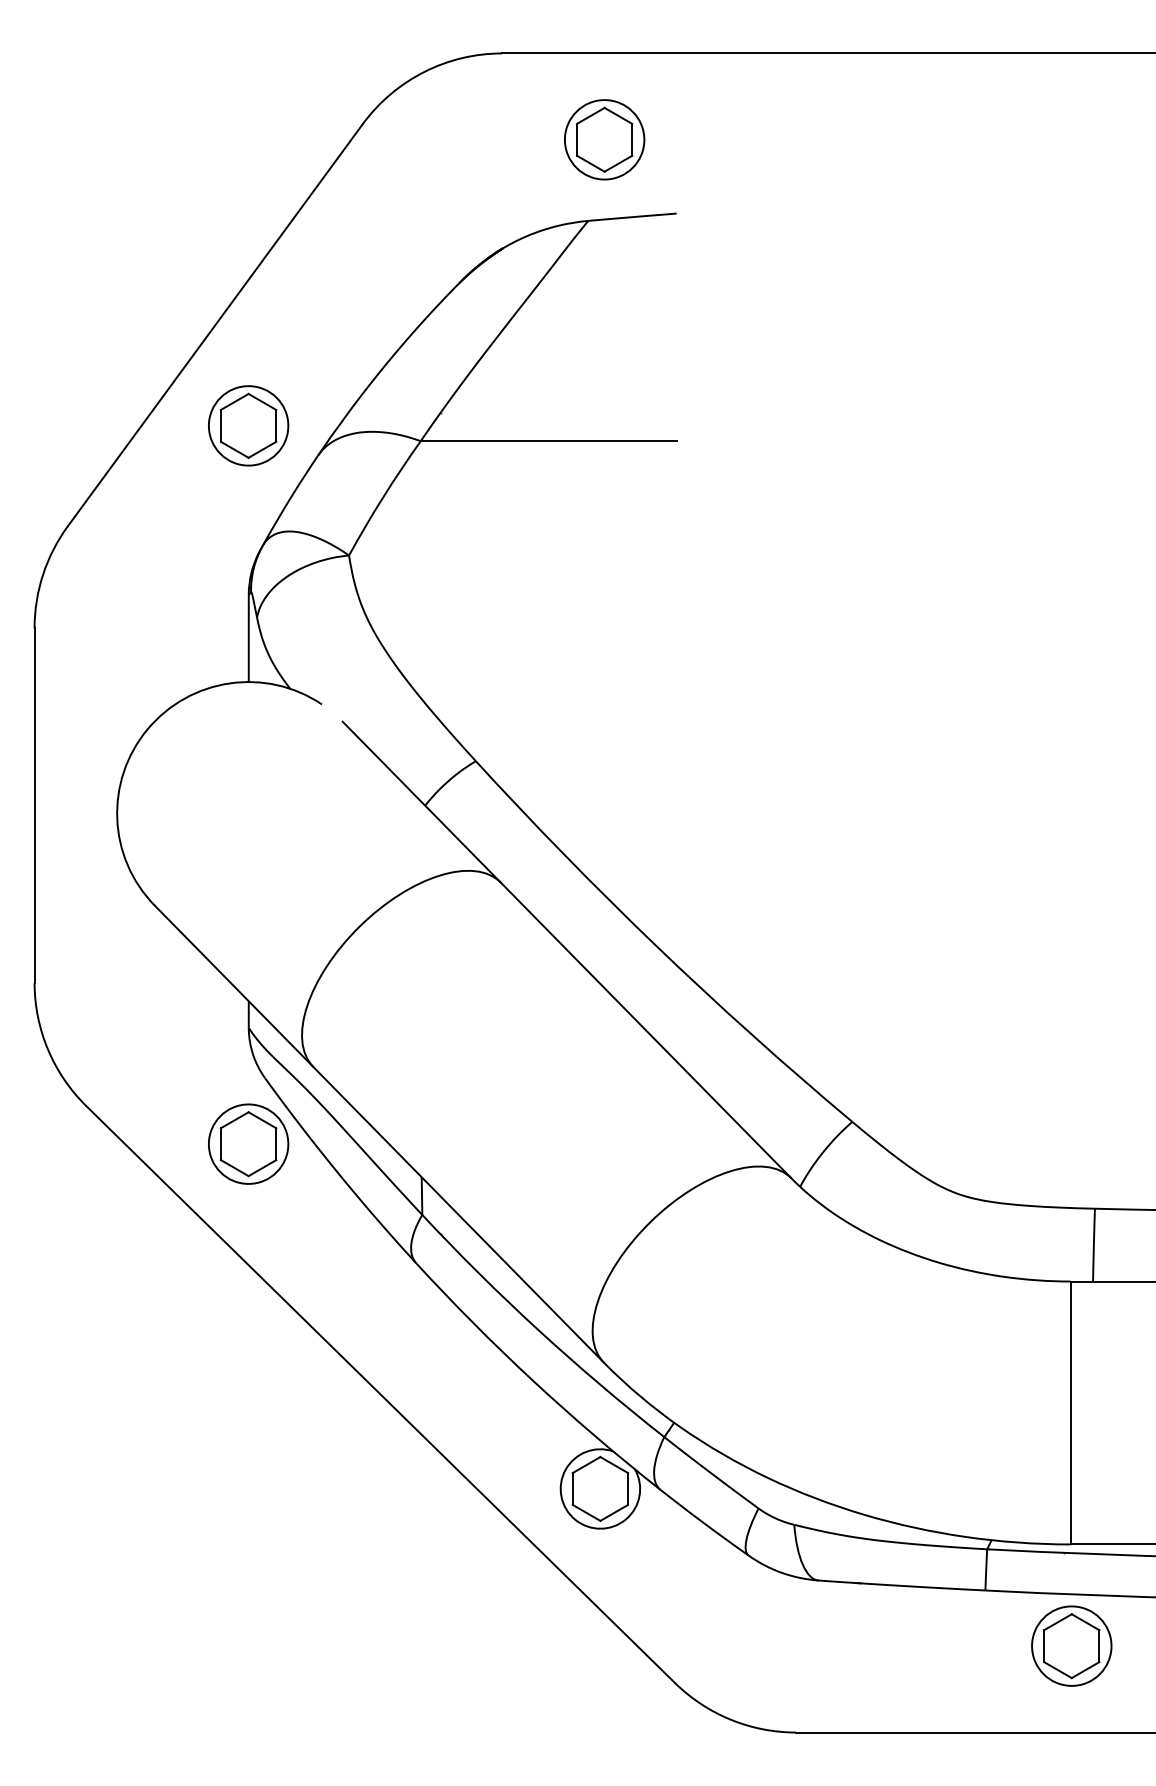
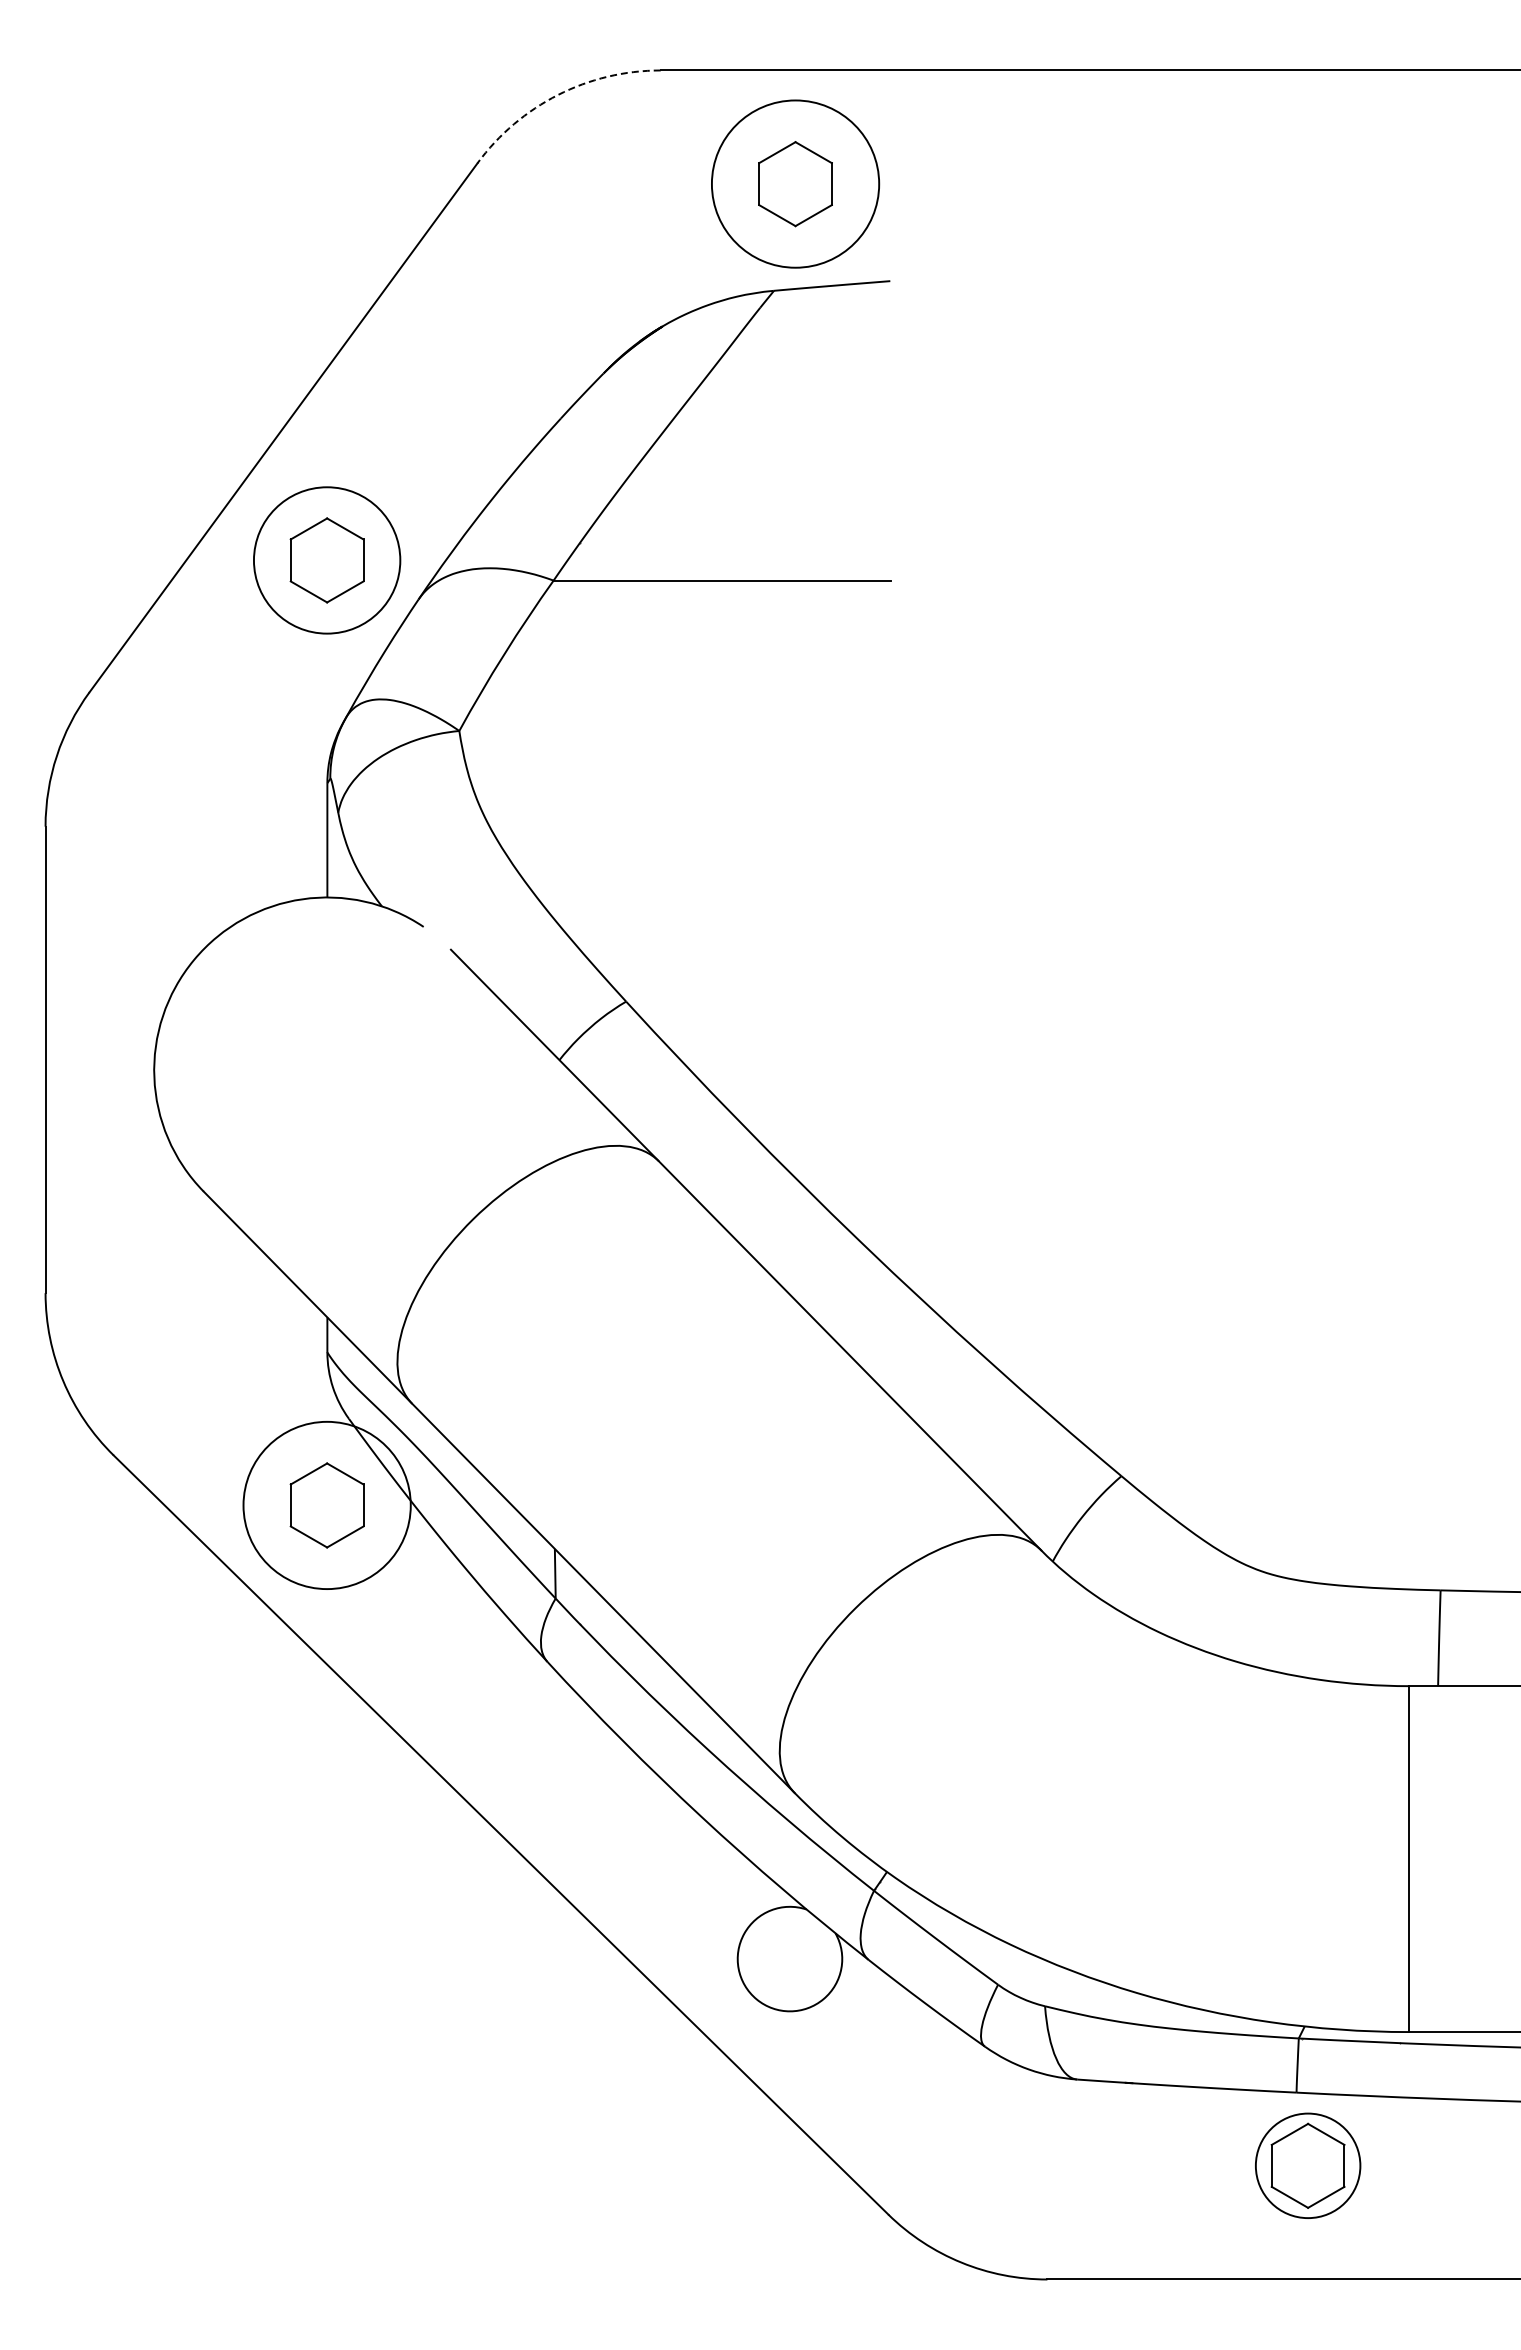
arc: (424, 72) -> (558, 95), solid -> dashed
circle: (604, 139) -> (795, 183), size x1.6
circle: (248, 425) -> (326, 560), size x1.4
circle: (248, 1144) -> (326, 1505), size x1.6
part: (600, 1489) -> (789, 1959), removed
part: (1072, 1645) -> (1308, 2165), moved

